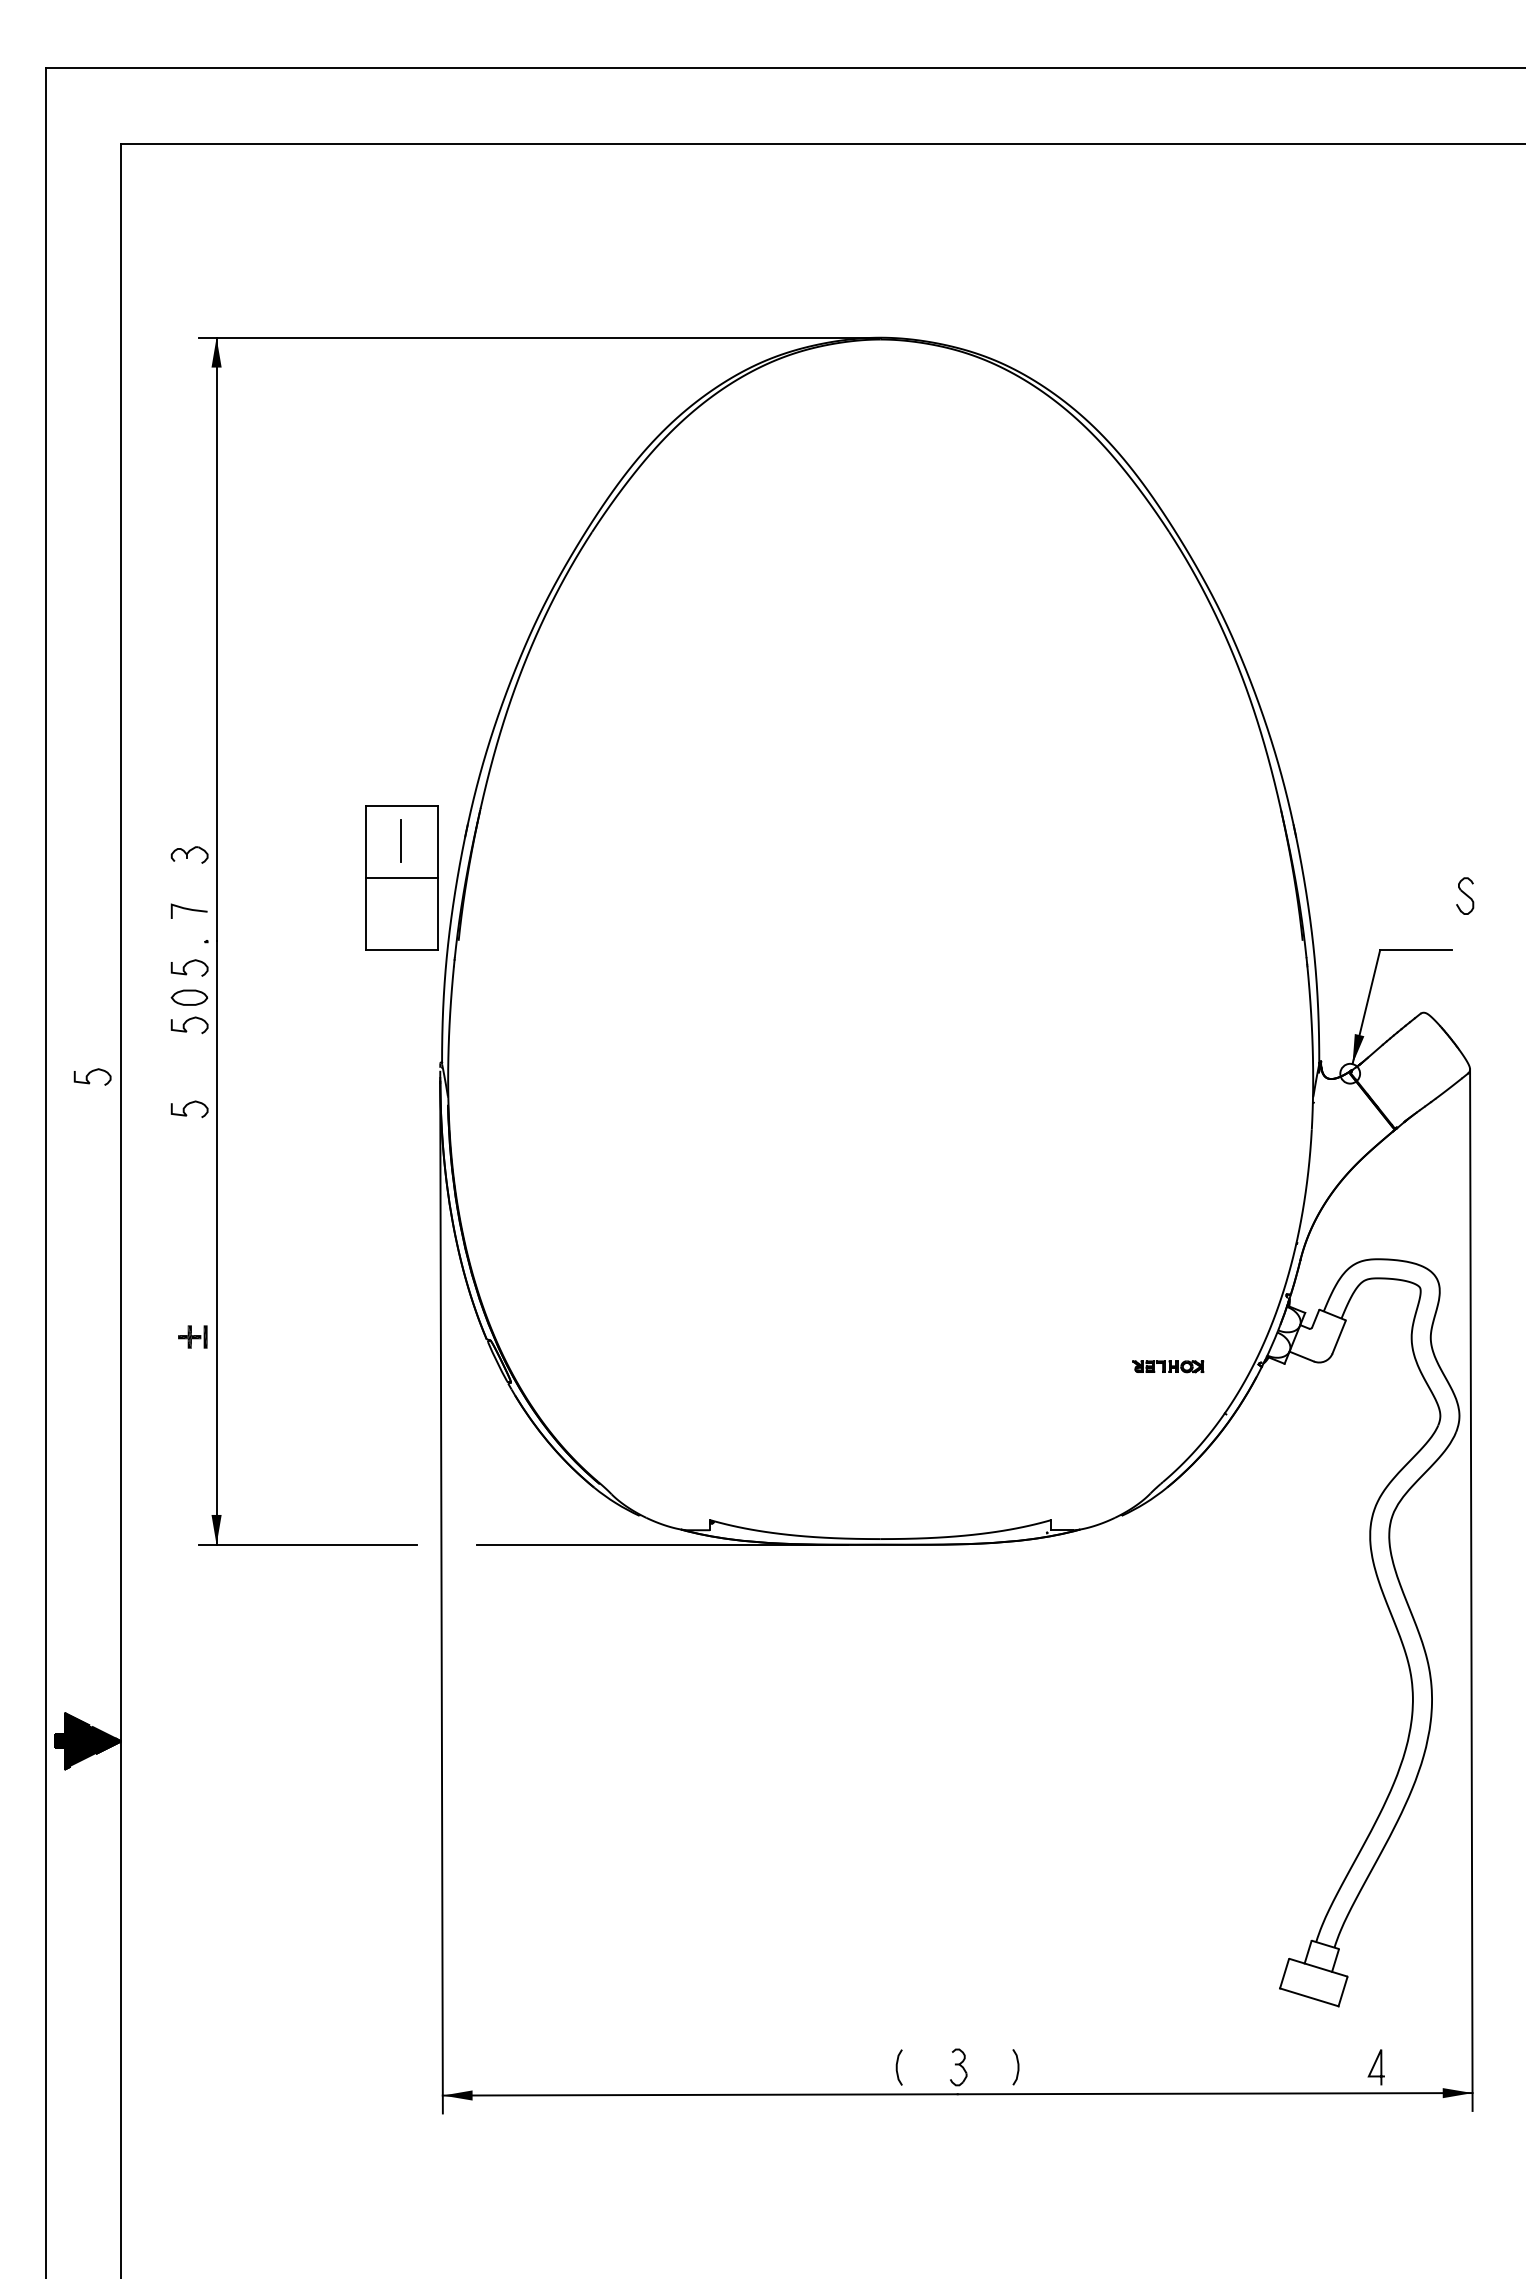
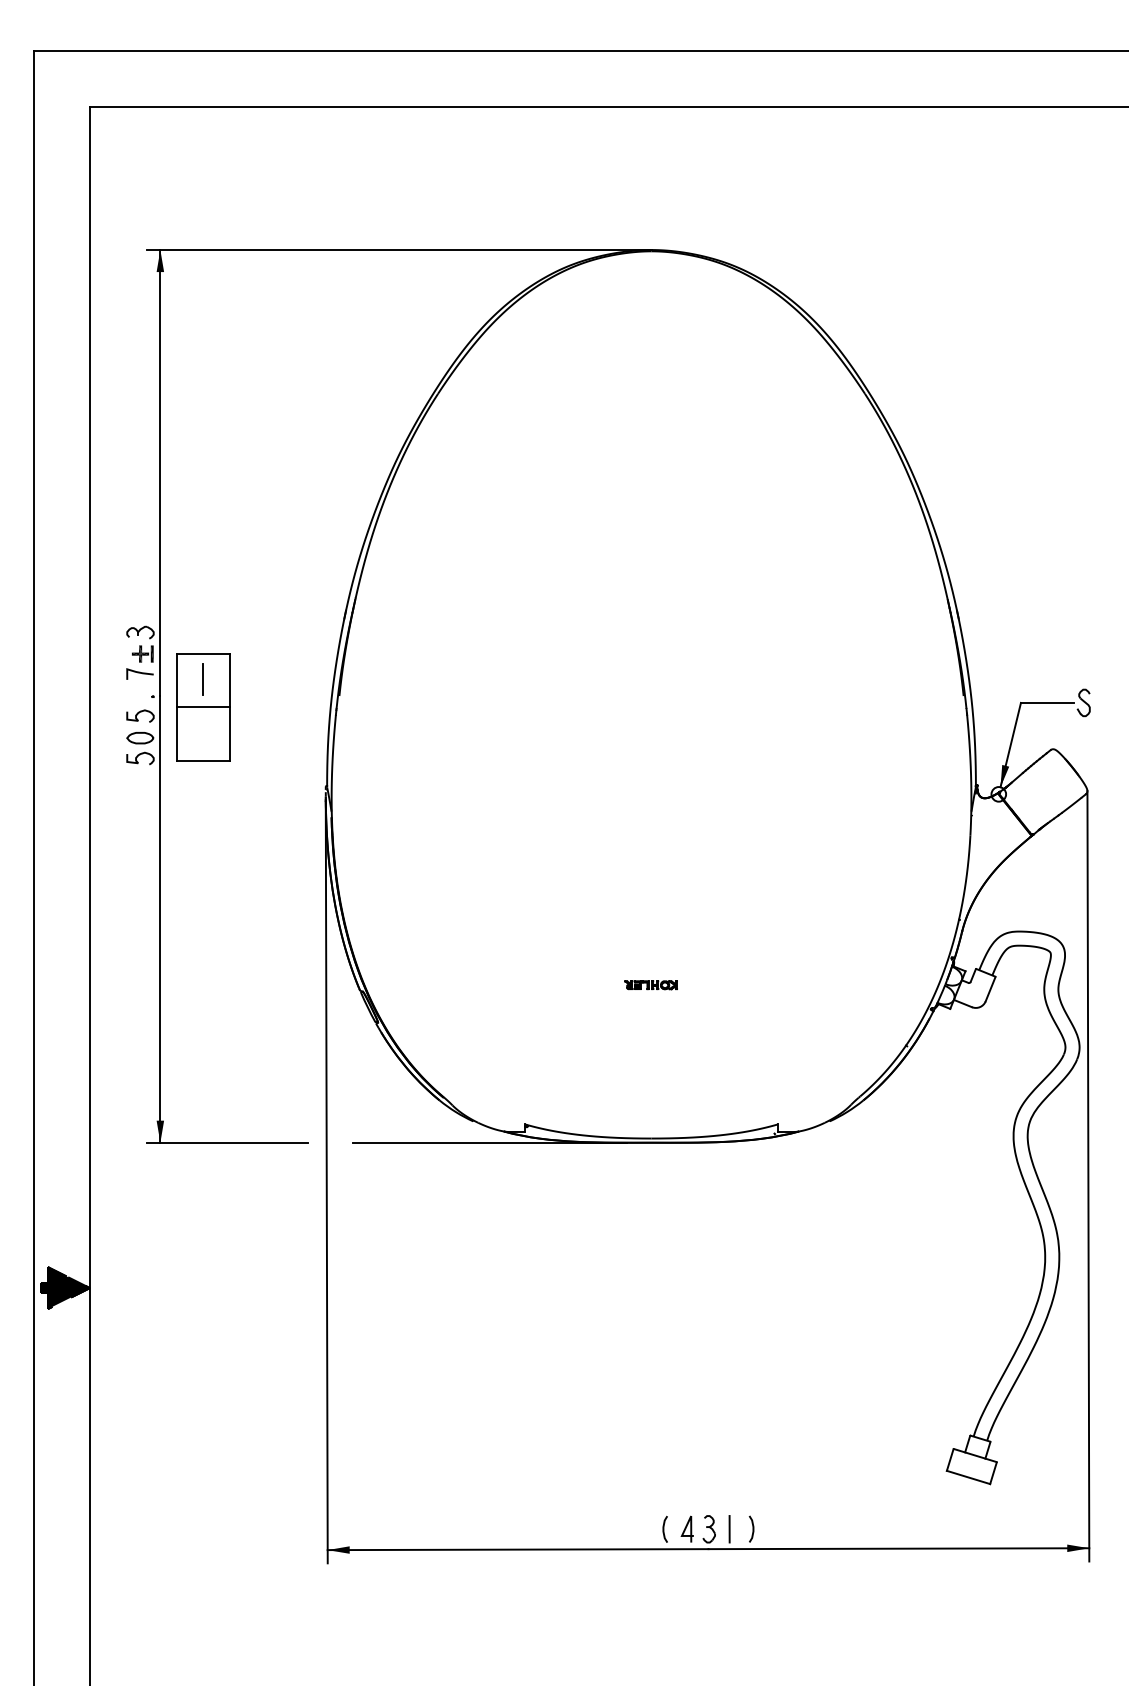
part: (401, 877) -> (203, 706), moved
part: (1465, 895) -> (1084, 702), moved
curve: (90, 1073) -> (67, 794), removed
curve: (185, 1108) -> (137, 820), removed
part: (192, 1336) -> (142, 653), moved
part: (1168, 1366) -> (651, 985), moved
line: (1374, 2066) -> (686, 1528), moved
line: (986, 2067) -> (729, 1529), added

